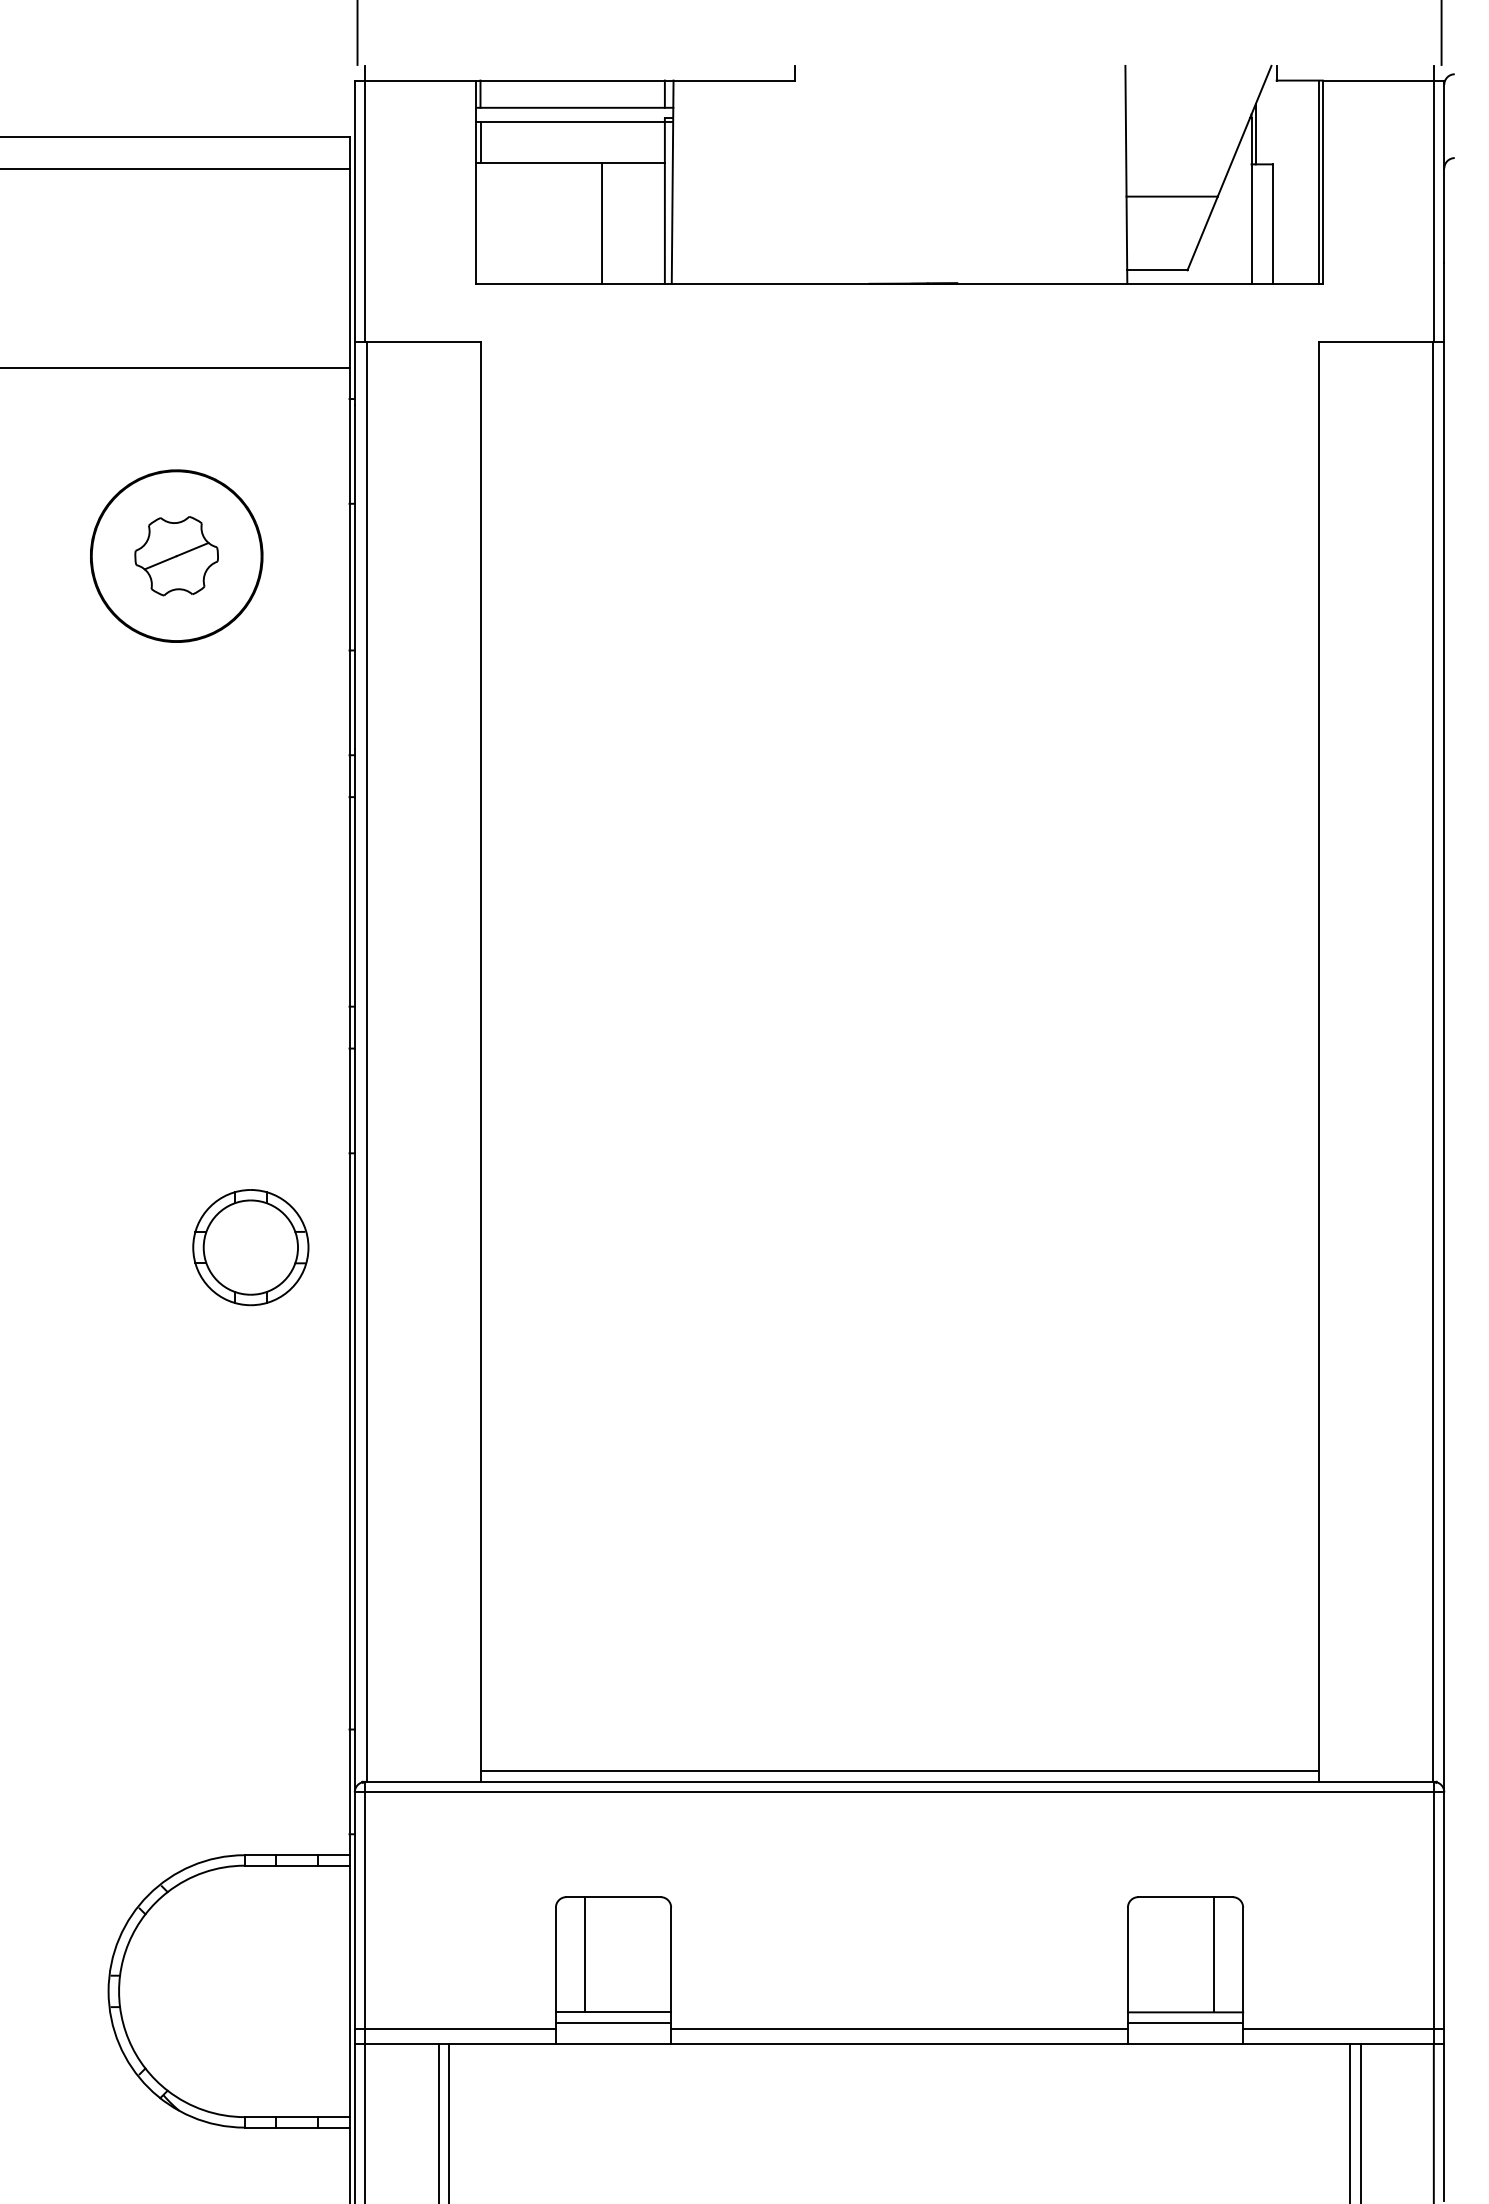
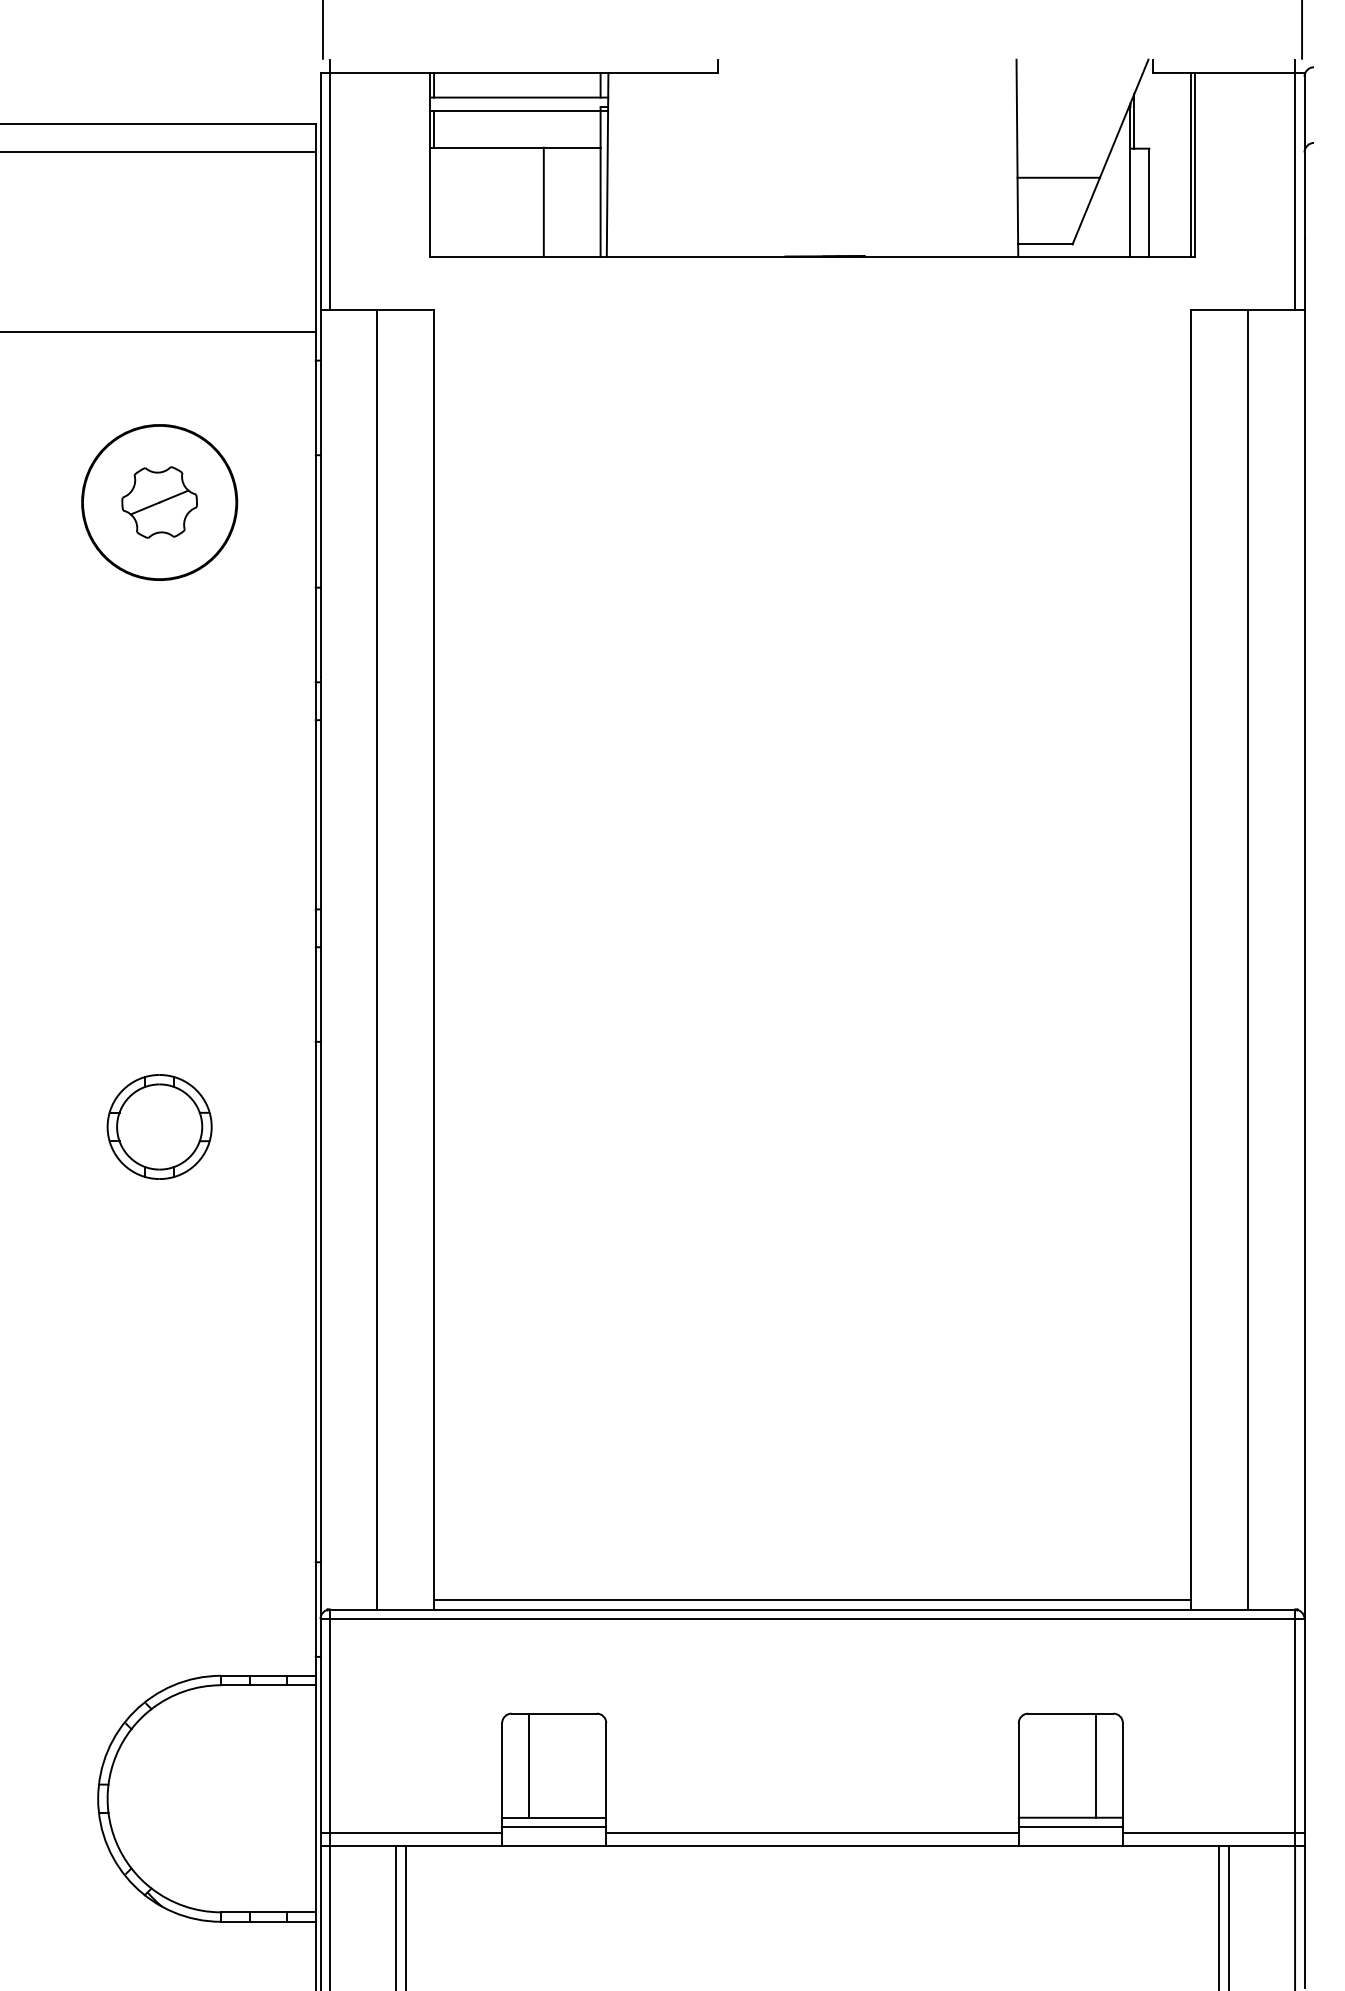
line: (366, 1062) -> (377, 959), moved
line: (1433, 1062) -> (1247, 959), moved
part: (250, 1247) -> (159, 1126), moved

